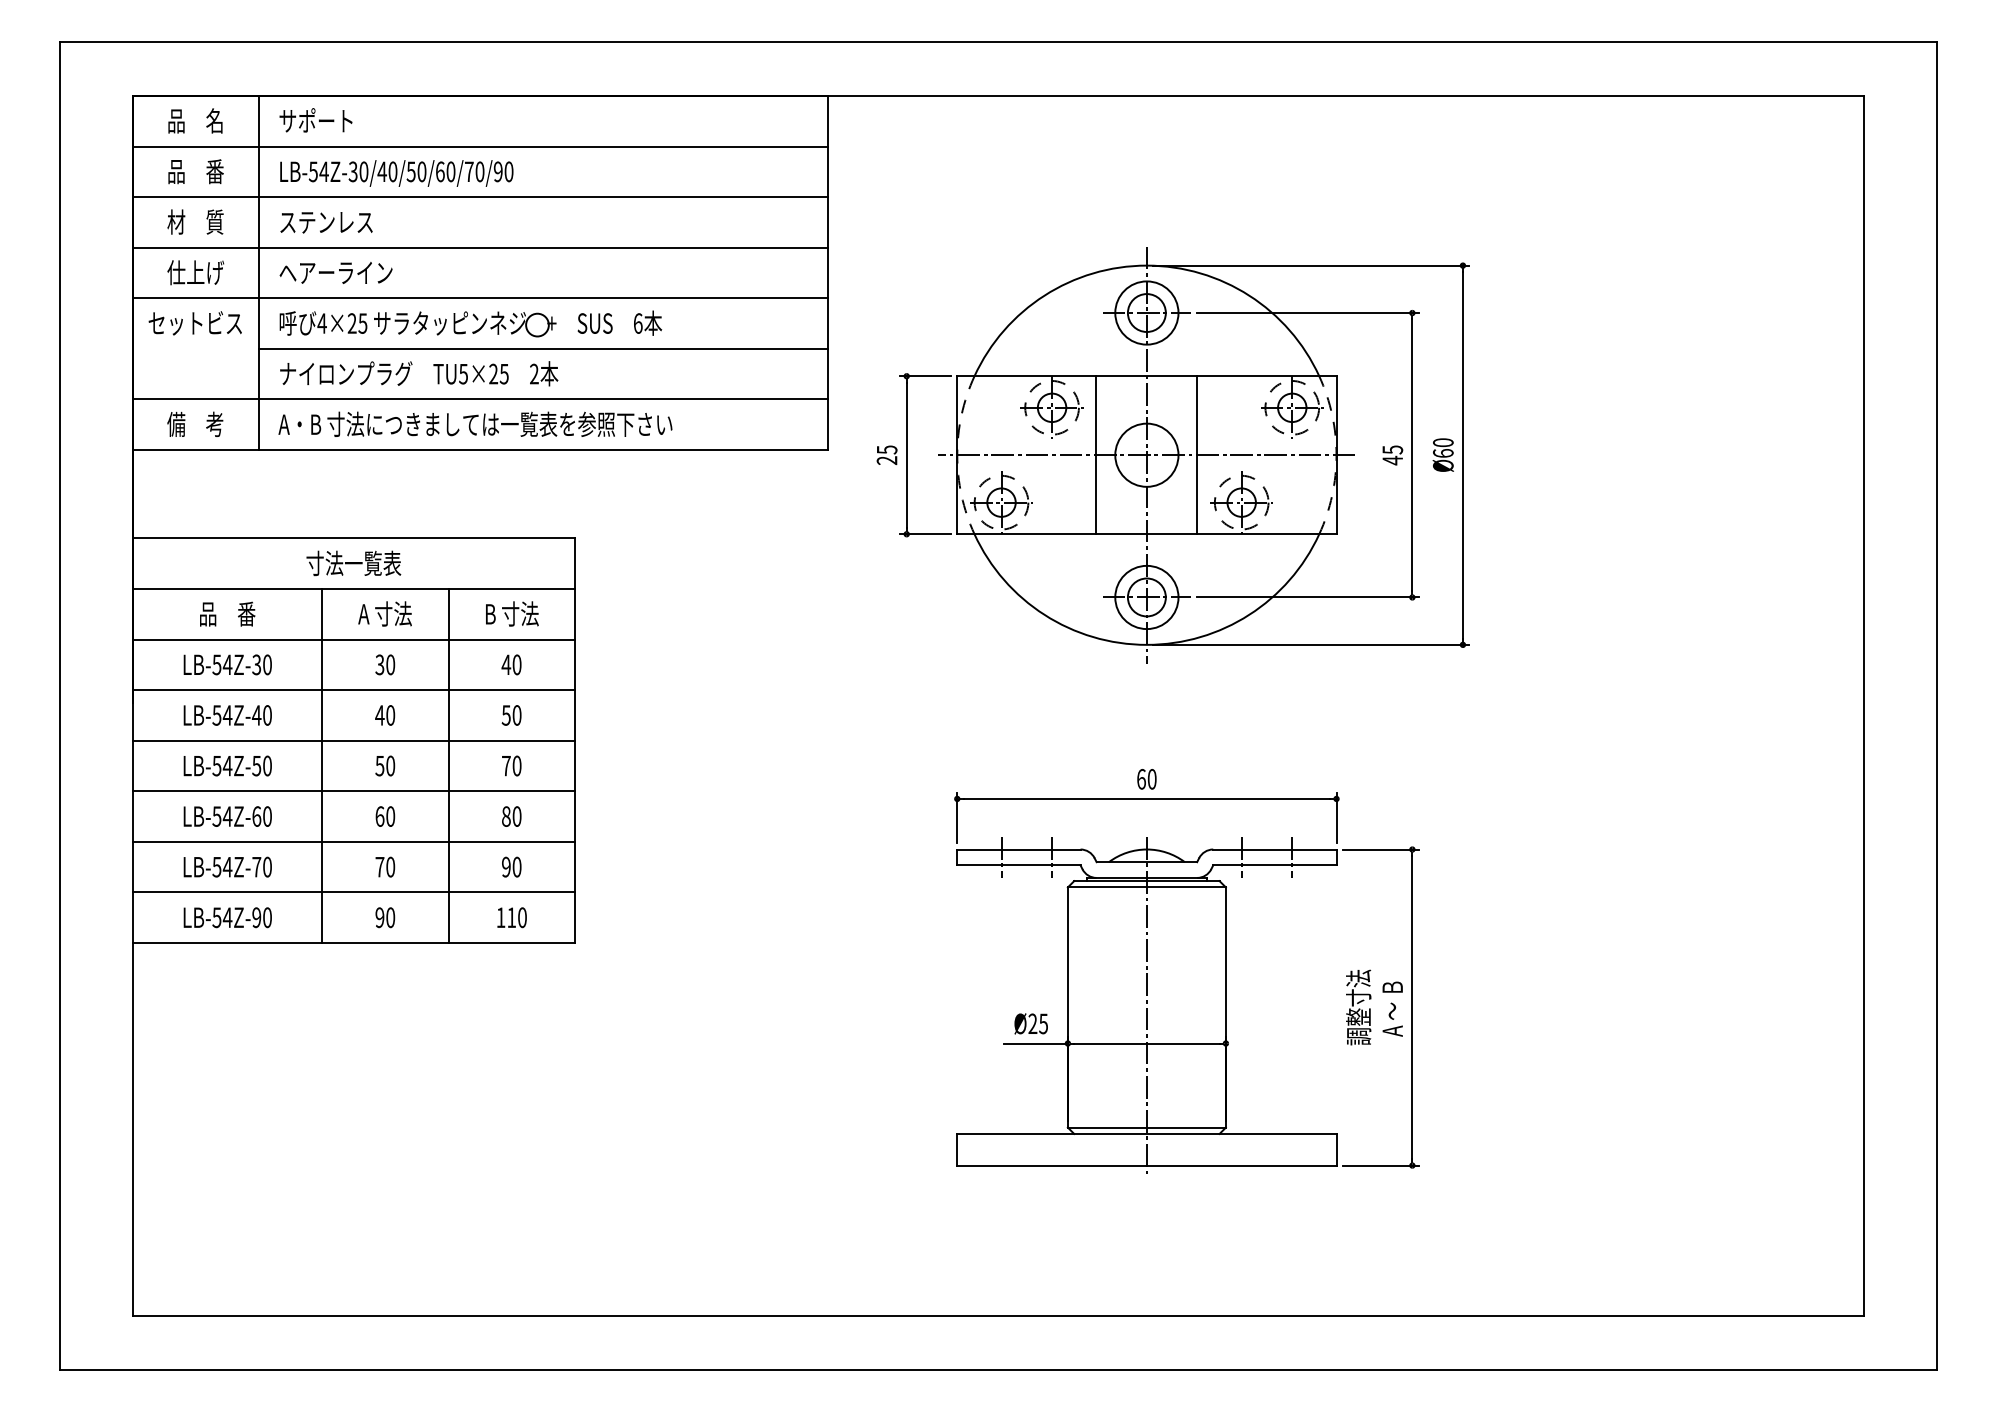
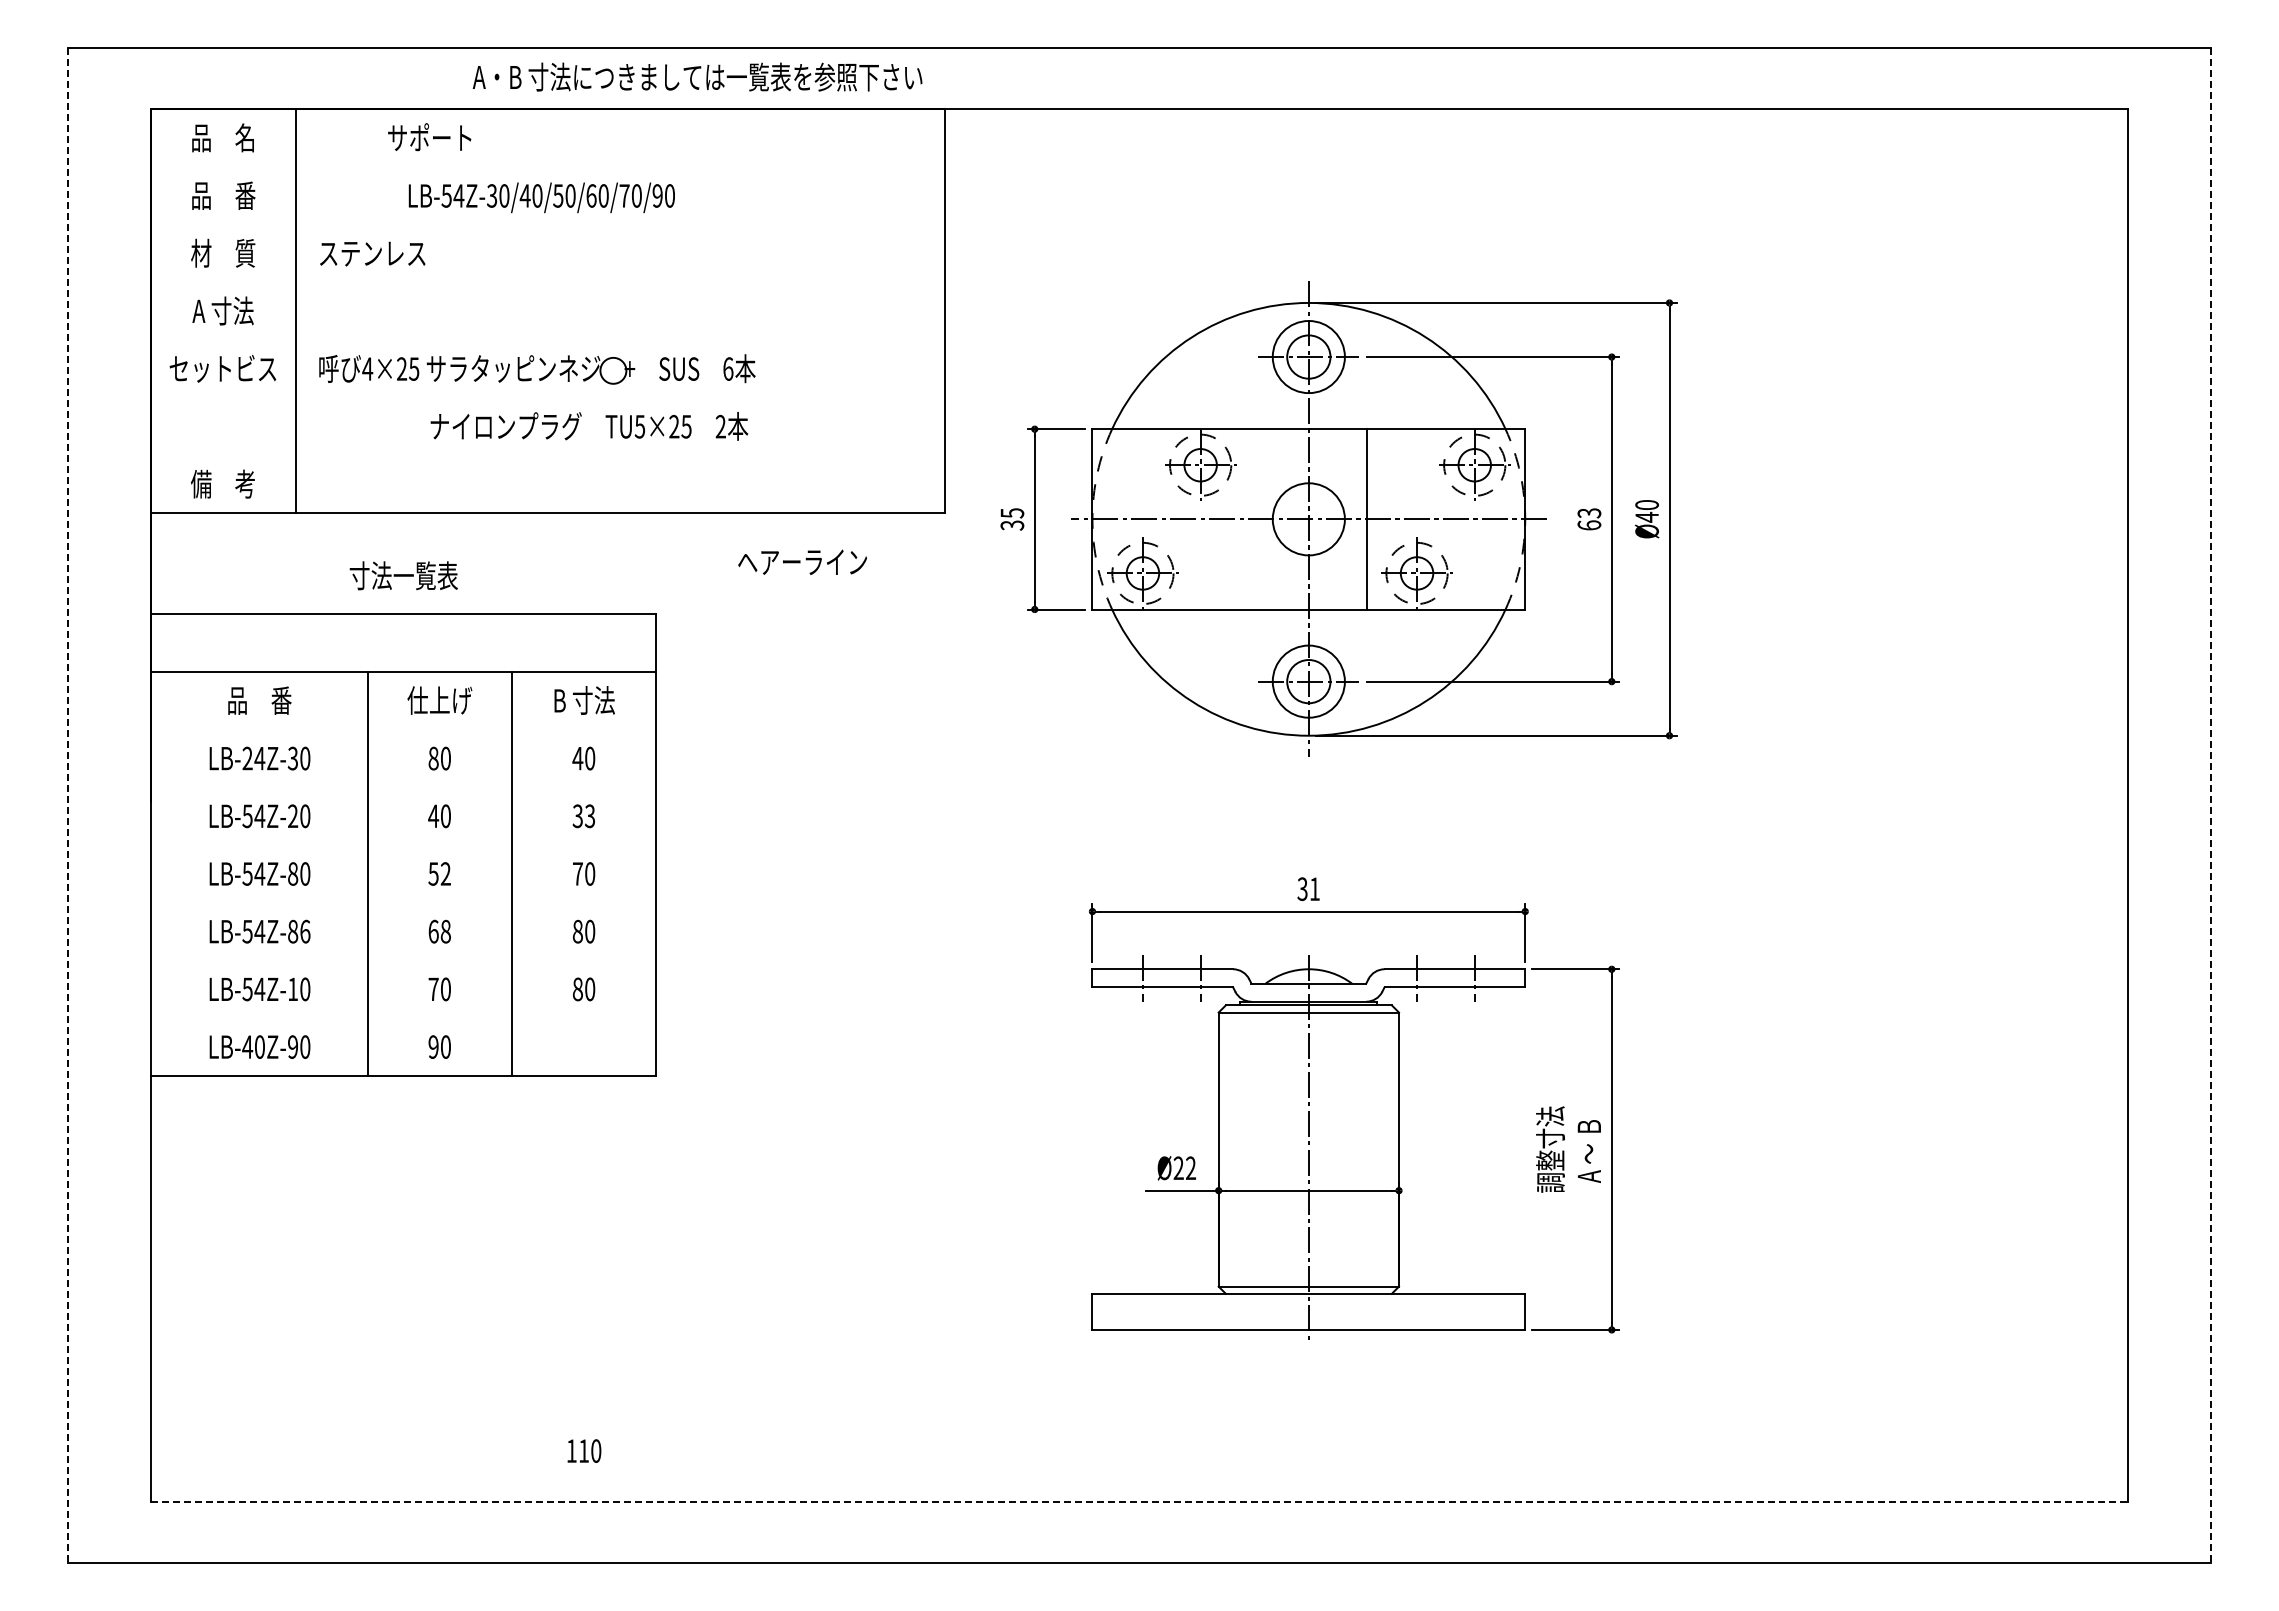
text: (315, 120) -> (429, 137), moved
line: (479, 146) -> (547, 167), removed
text: (396, 173) -> (541, 197), moved
line: (479, 196) -> (547, 224), removed
line: (479, 247) -> (547, 282), removed
text: (195, 272) -> (223, 310), 仕上げ -> A 寸法
text: (336, 272) -> (802, 561), moved
line: (479, 298) -> (547, 340), removed
line: (542, 348) -> (619, 397), removed
text: (419, 373) -> (589, 426), moved
line: (479, 399) -> (547, 455), removed
text: (475, 423) -> (697, 76), moved
text: (1442, 452) -> (1646, 516), Ø60 -> Ø40
line: (1096, 455) -> (1251, 519), removed
text: (1392, 455) -> (1589, 519), 45 -> 63
text: (887, 460) -> (1012, 525), 25 -> 35
text: (353, 563) -> (403, 575), moved
text: (385, 613) -> (439, 700), A 寸法 -> 仕上げ
line: (353, 639) -> (403, 729), removed
text: (216, 664) -> (247, 758), LB-54Z-30 -> LB-24Z-30
text: (379, 664) -> (433, 758), 30 -> 80
line: (353, 690) -> (403, 787), removed
line: (59, 706) -> (68, 805), solid -> dashed
line: (1937, 706) -> (2210, 805), solid -> dashed
text: (256, 714) -> (292, 815), LB-54Z-40 -> LB-54Z-20
text: (512, 714) -> (584, 815), 50 -> 33
line: (353, 741) -> (403, 845), removed
text: (256, 765) -> (292, 873), LB-54Z-50 -> LB-54Z-80
text: (390, 765) -> (445, 873), 50 -> 52
text: (1146, 779) -> (1308, 889), 60 -> 31
line: (353, 791) -> (403, 902), removed
text: (262, 816) -> (299, 931), LB-54Z-60 -> LB-54Z-86
text: (390, 816) -> (445, 931), 60 -> 68
line: (353, 841) -> (403, 960), removed
text: (257, 866) -> (293, 988), LB-54Z-70 -> LB-54Z-10
text: (506, 867) -> (577, 989), 90 -> 80
line: (353, 892) -> (403, 1018), removed
text: (222, 917) -> (253, 1046), LB-54Z-90 -> LB-40Z-90
text: (512, 917) -> (584, 1450), moved
text: (1043, 1024) -> (1190, 1168), Ø25 -> Ø22
line: (998, 1315) -> (1139, 1501), solid -> dashed

